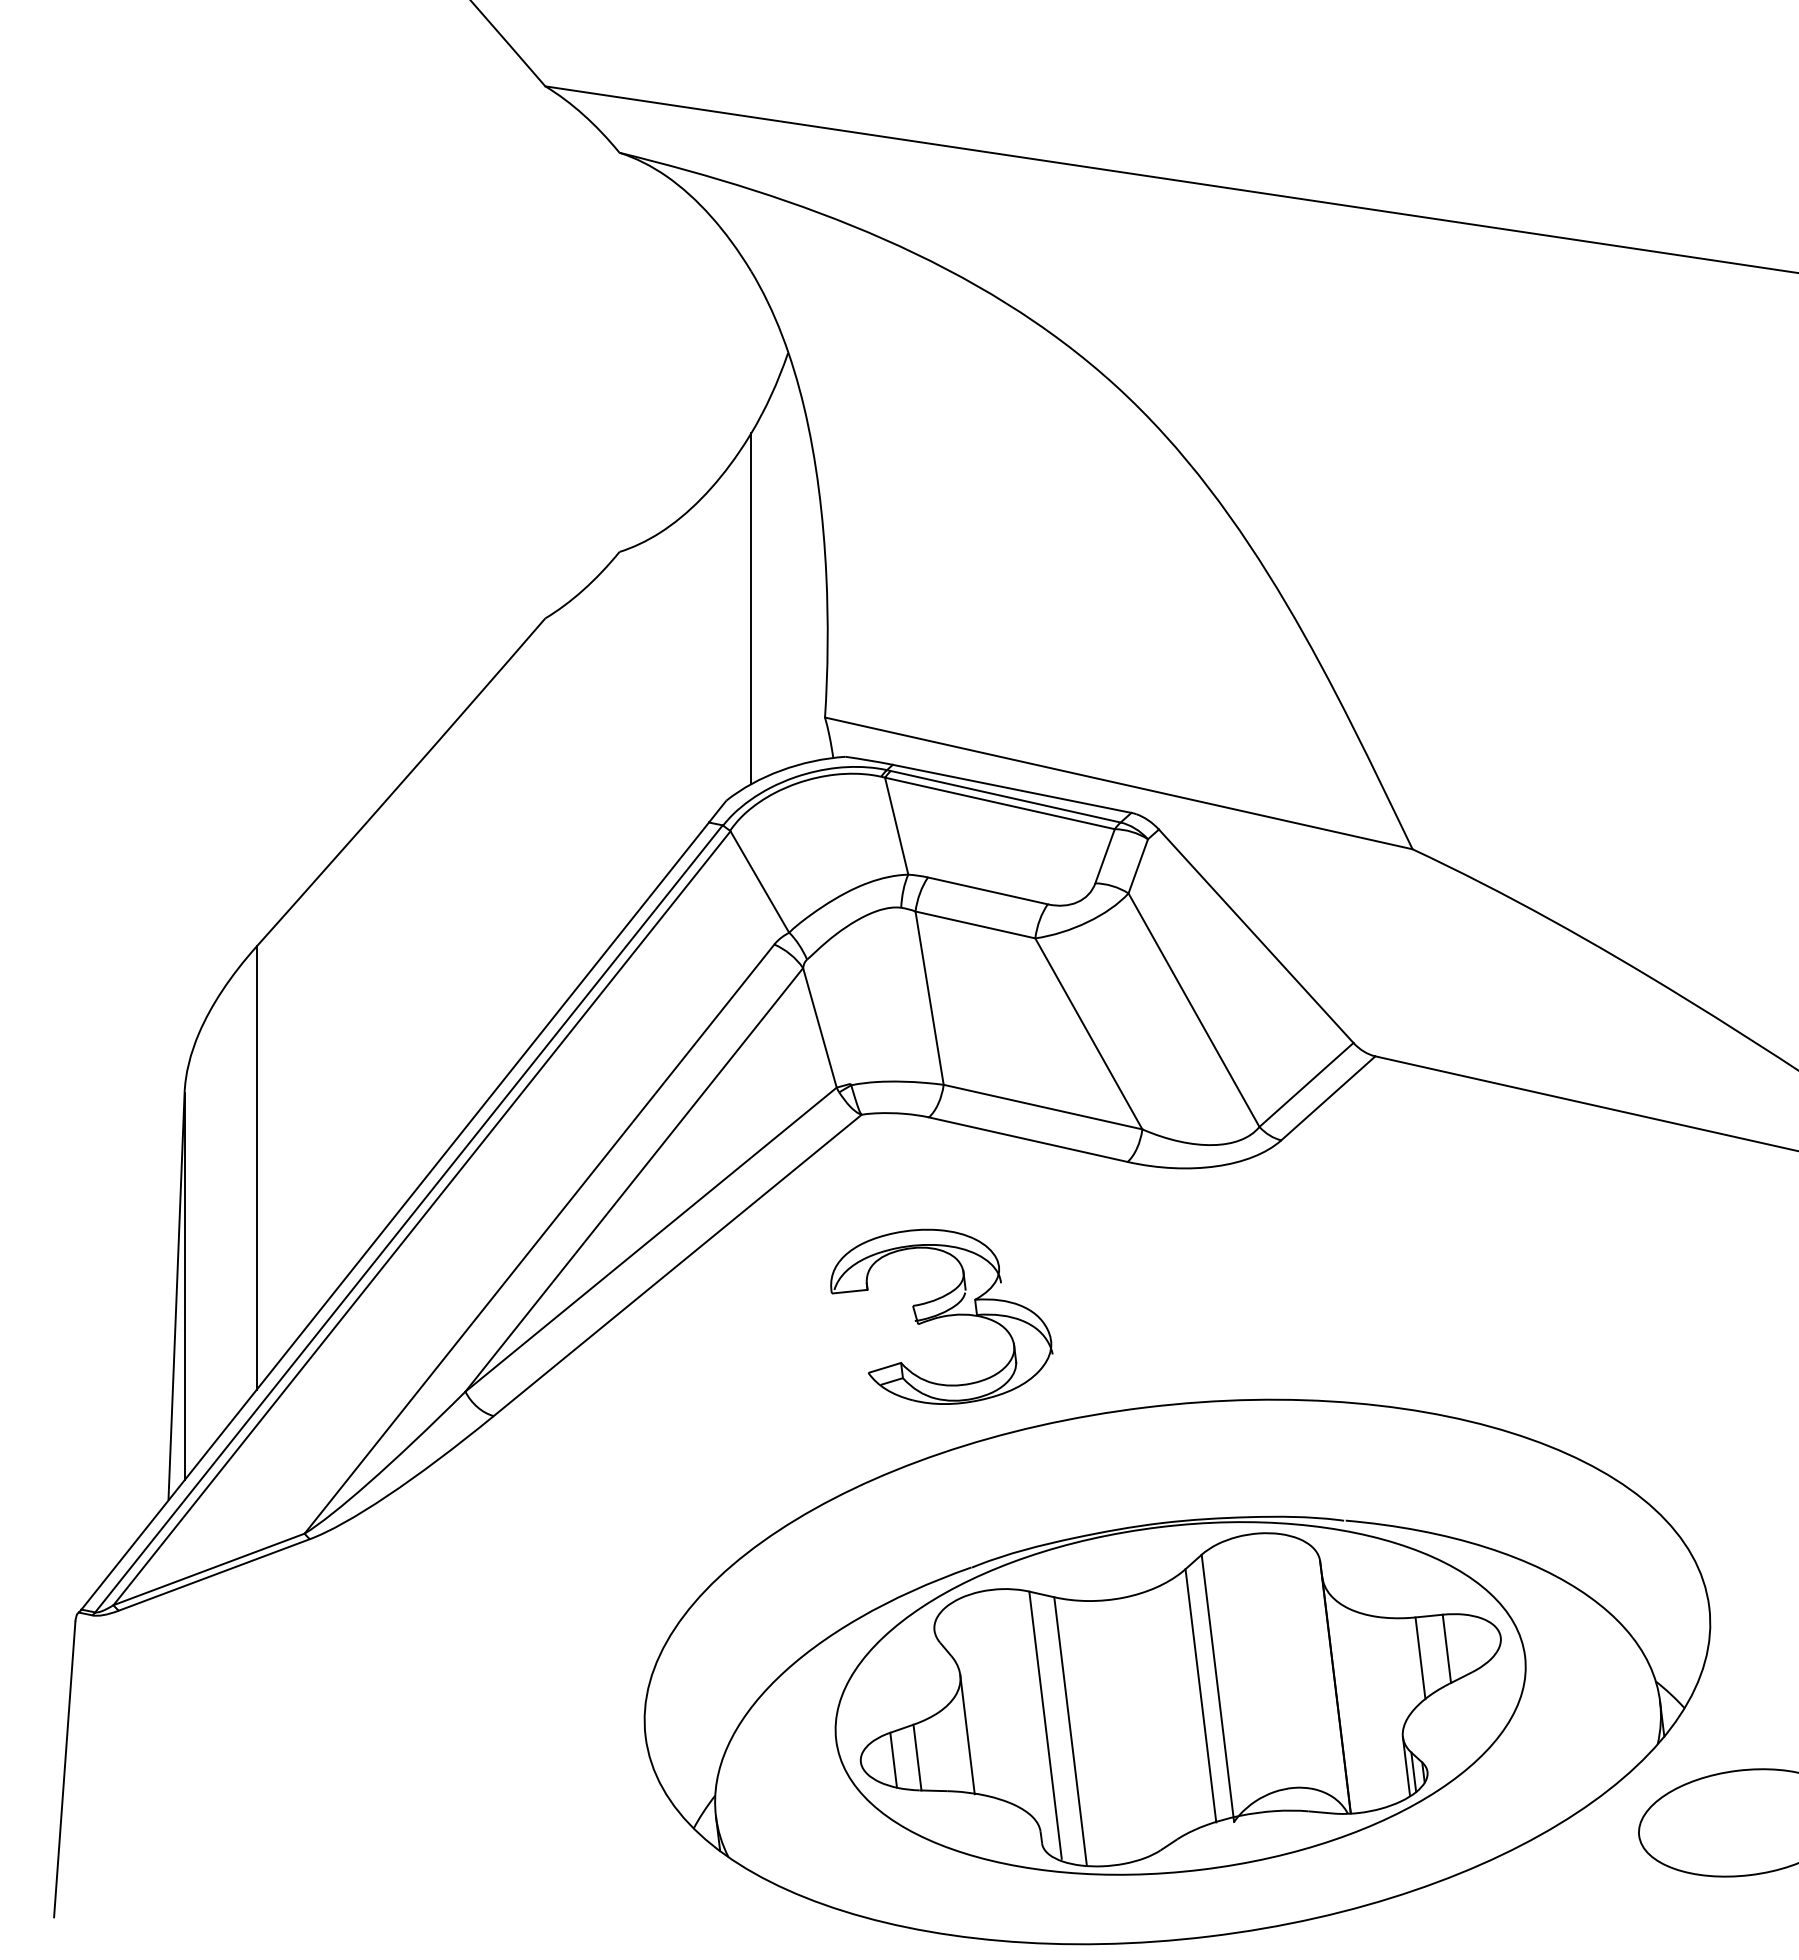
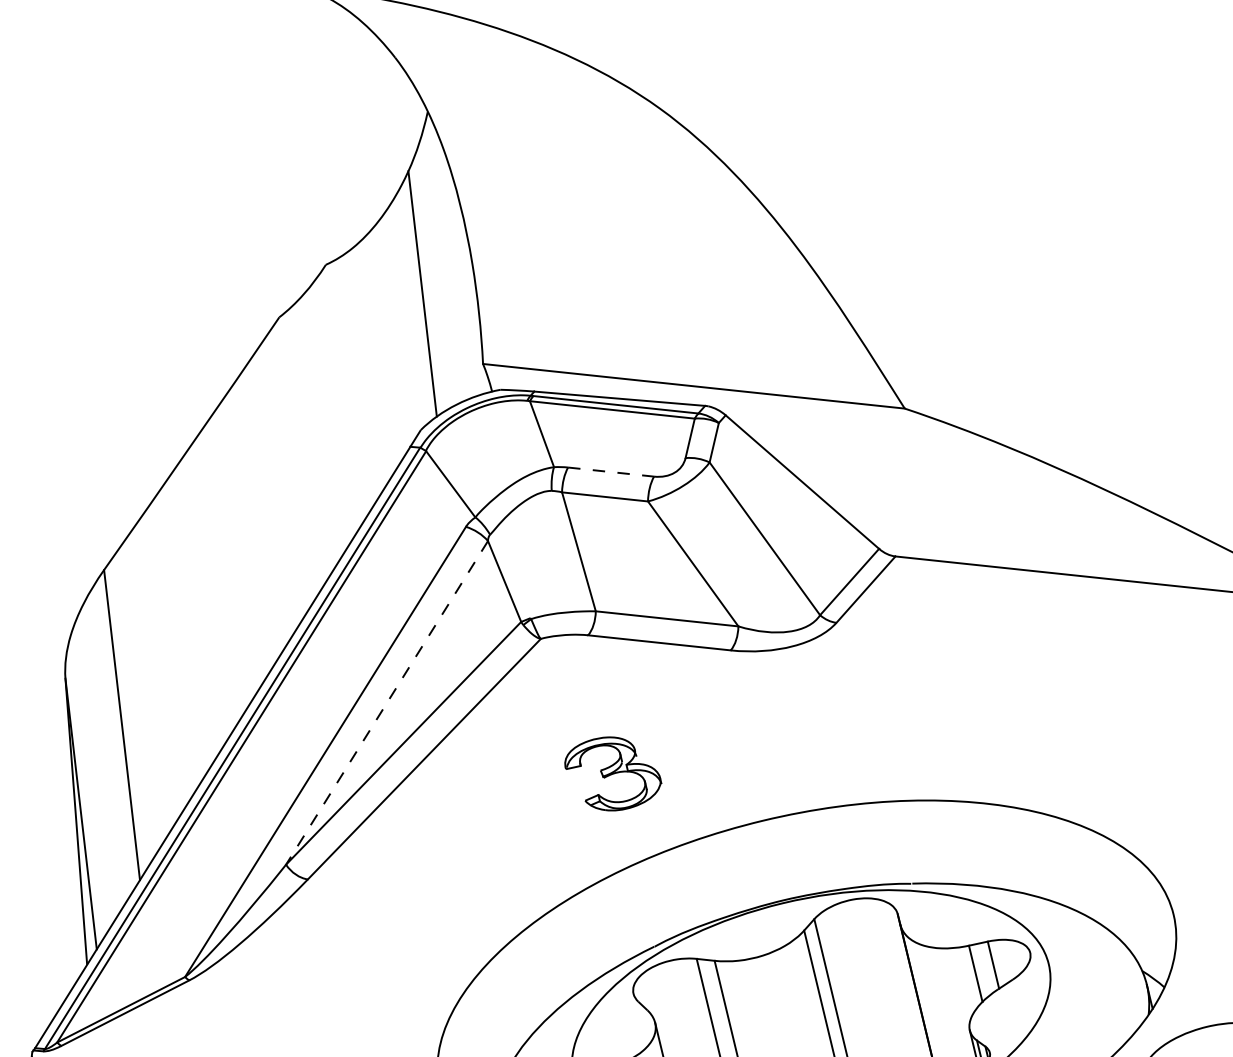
line: (988, 891) -> (611, 472), solid -> dashed
line: (634, 1179) -> (387, 702), solid -> dashed
part: (941, 1316) -> (613, 773), size x0.6

